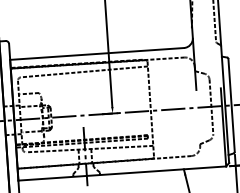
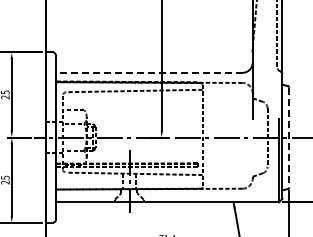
line: (96, 53) -> (148, 72), solid -> dashed
line: (231, 105) -> (289, 137), solid -> dashed

